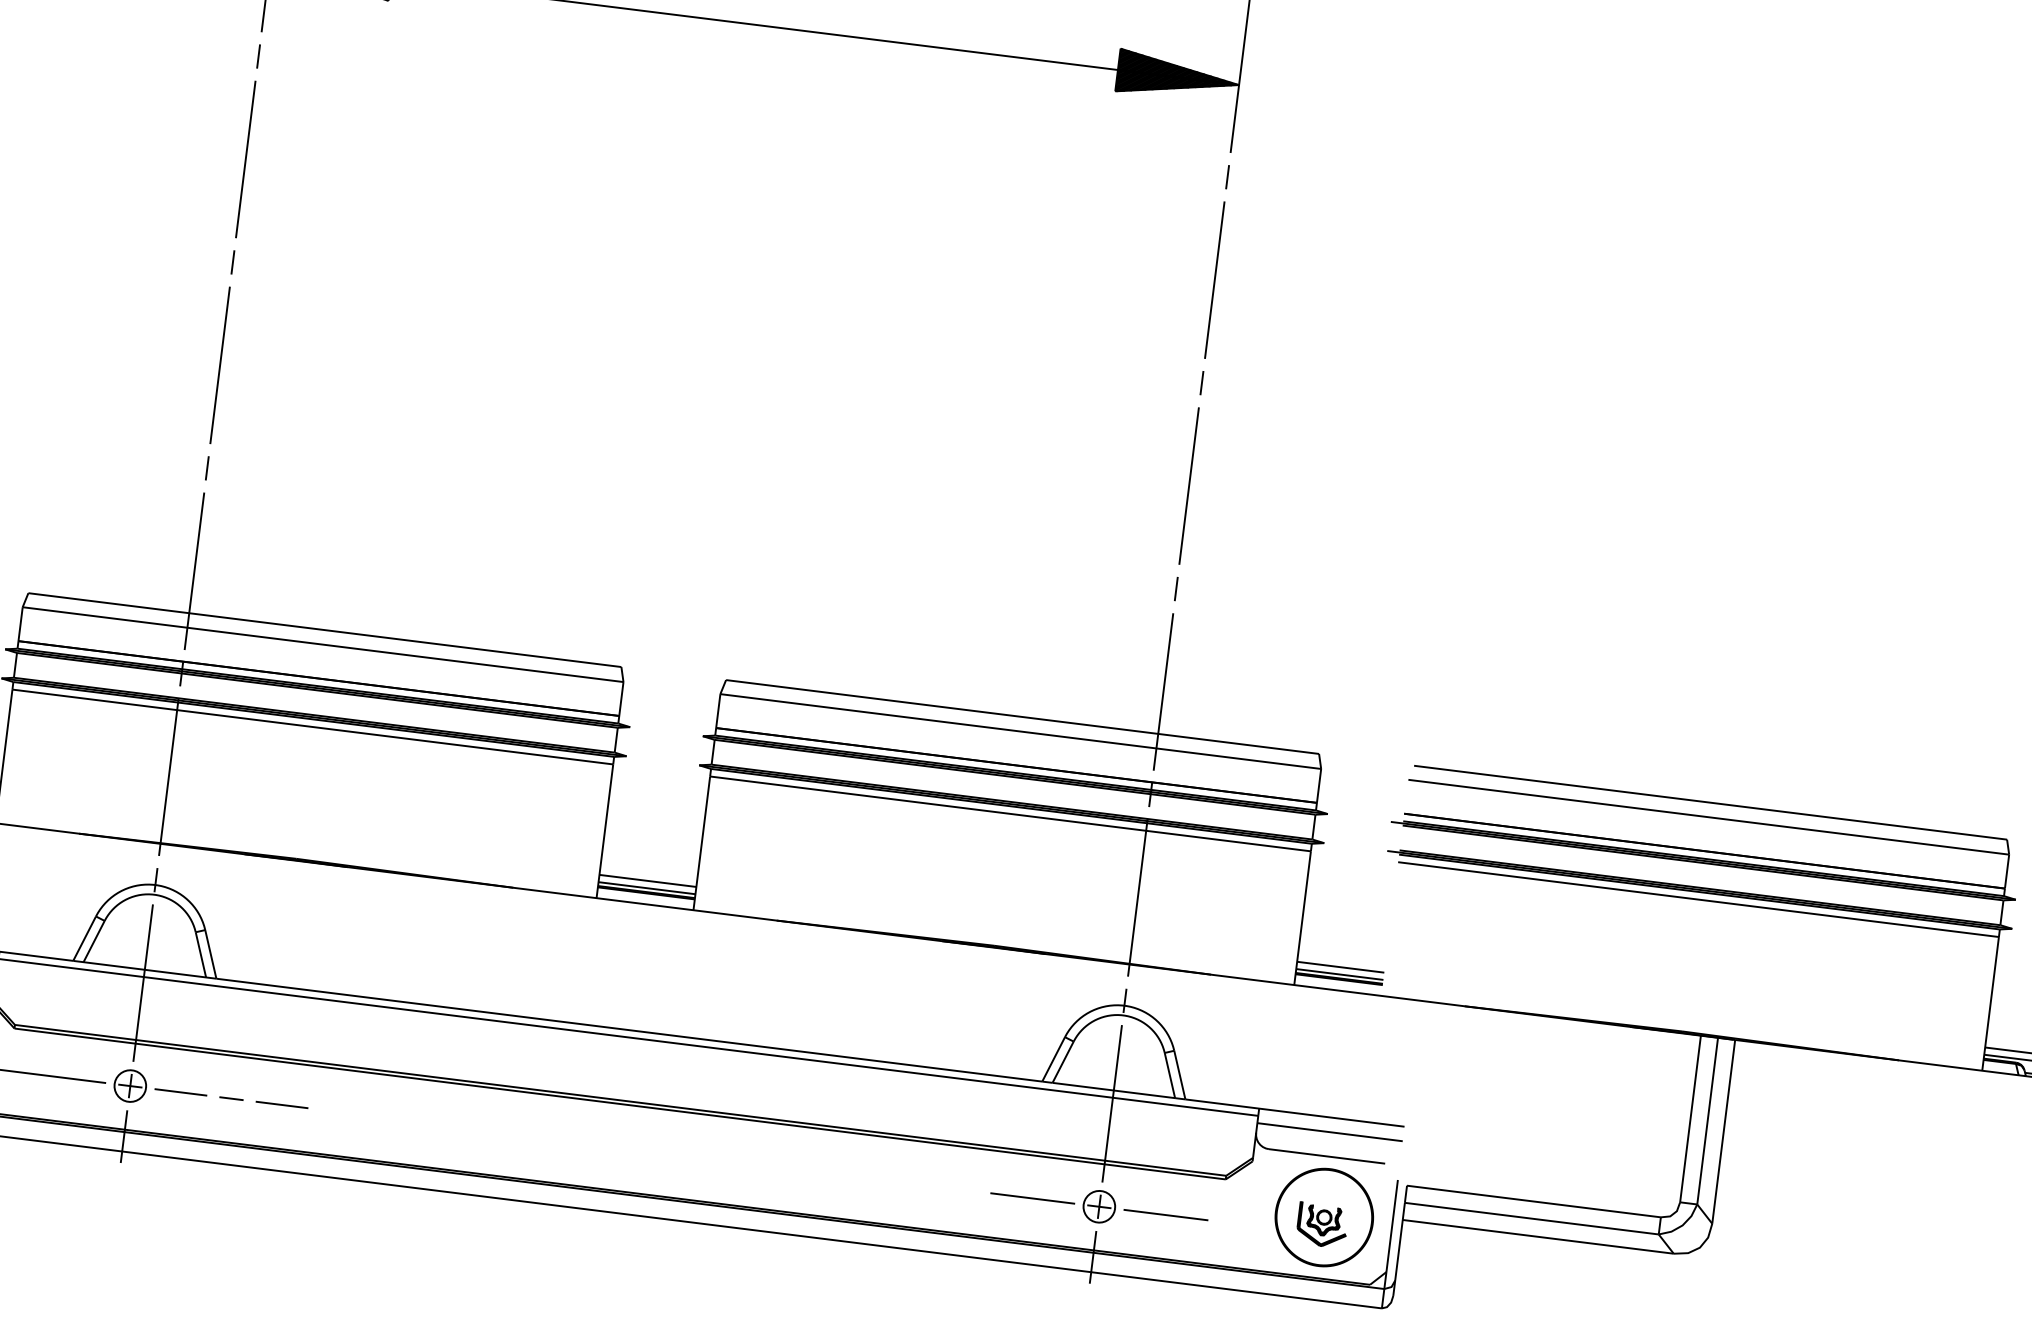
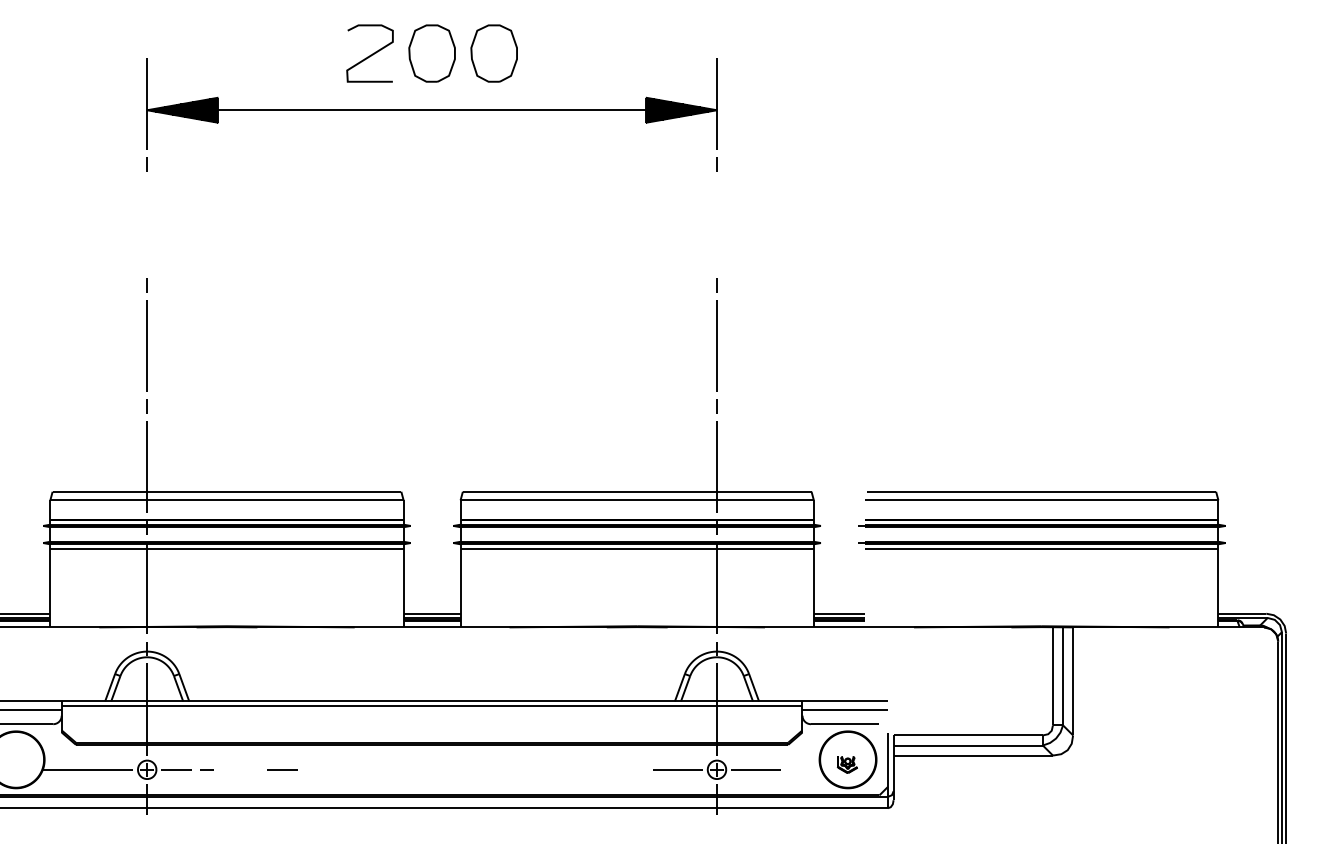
line: (244, 158) -> (146, 224), removed
line: (1214, 279) -> (716, 224), removed
line: (282, 1104) -> (282, 769), moved
part: (1322, 1225) -> (847, 764), size x0.7

